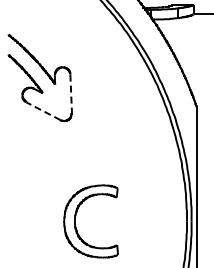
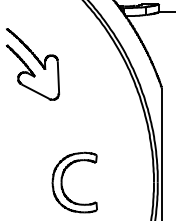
line: (71, 94) -> (58, 77), dashed -> solid
line: (43, 111) -> (35, 91), dashed -> solid

